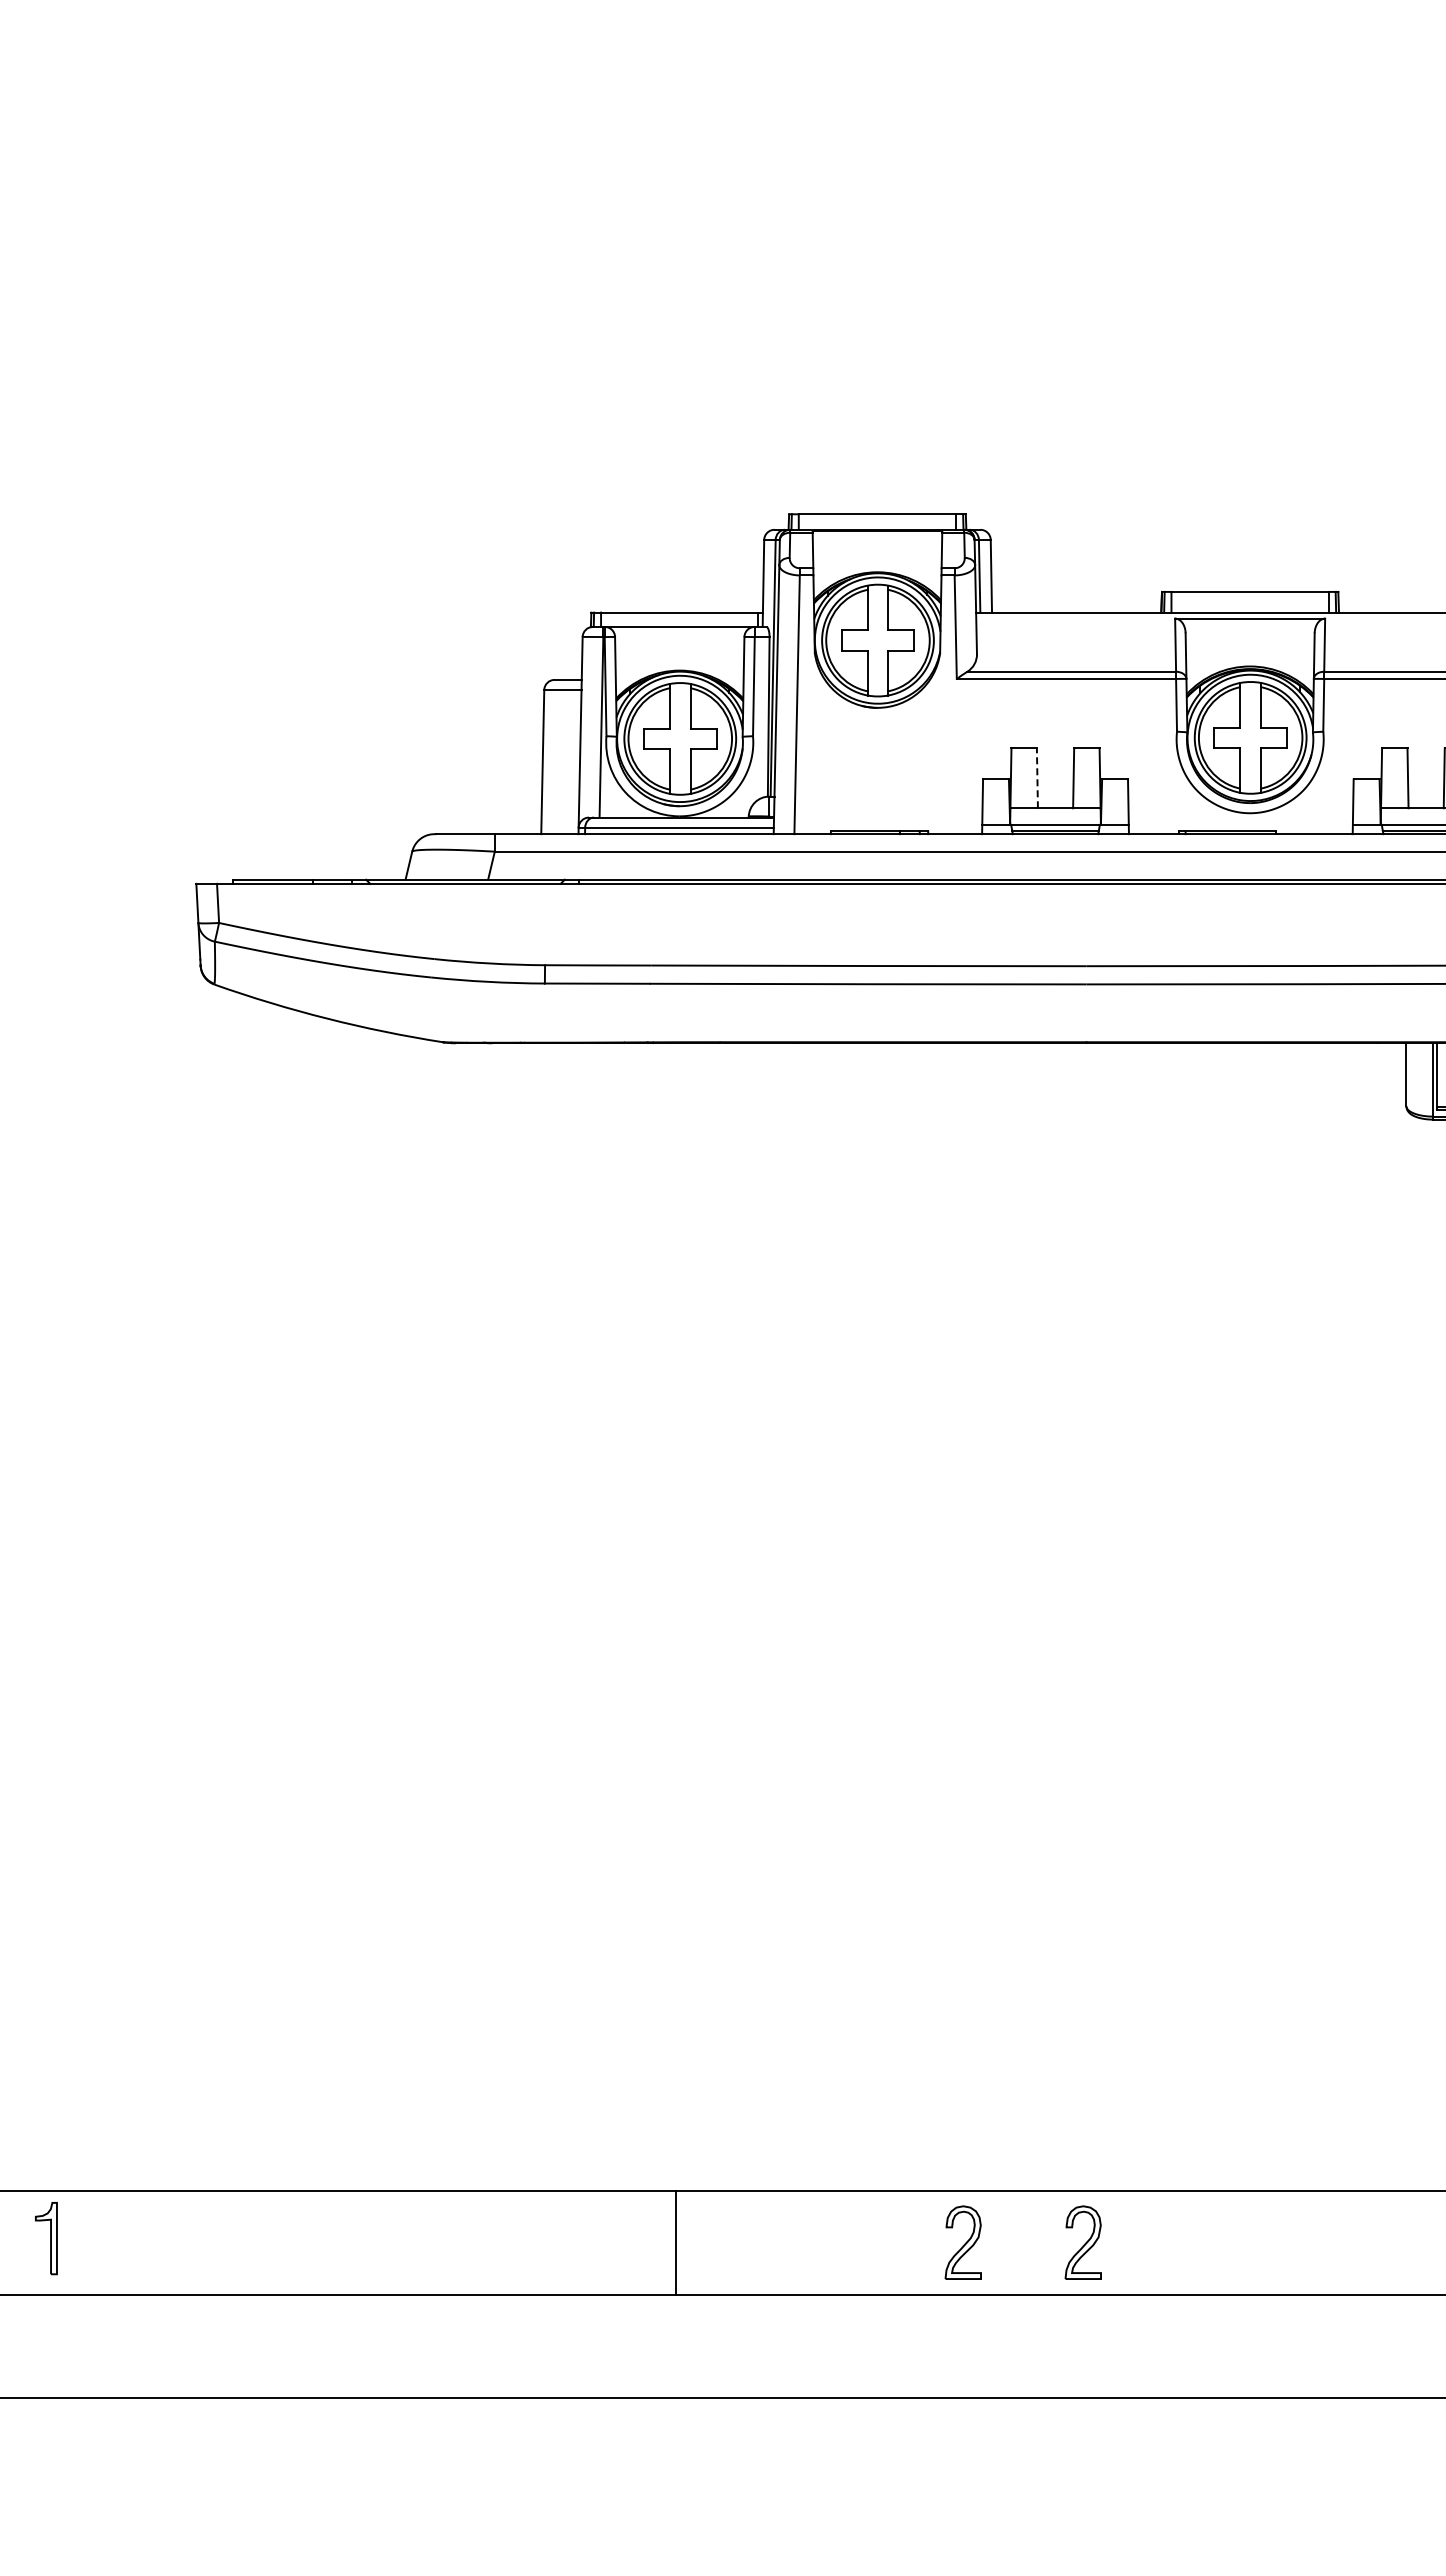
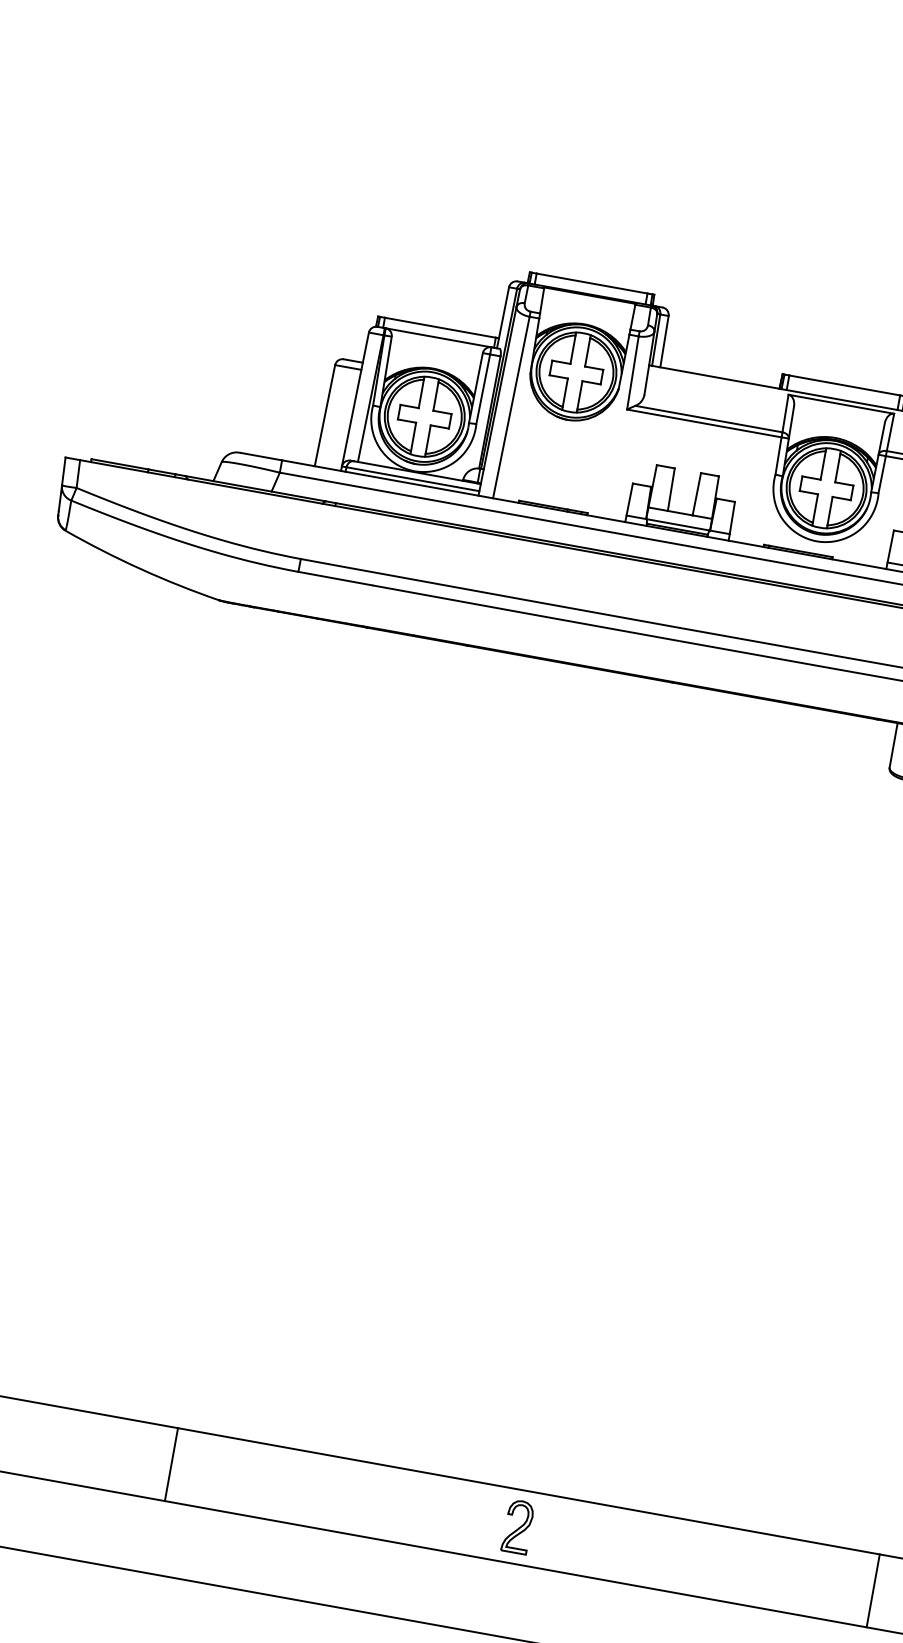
line: (1037, 777) -> (671, 489), dashed -> solid
line: (676, 2242) -> (171, 1464), moved
part: (962, 2242) -> (432, 1511), removed

